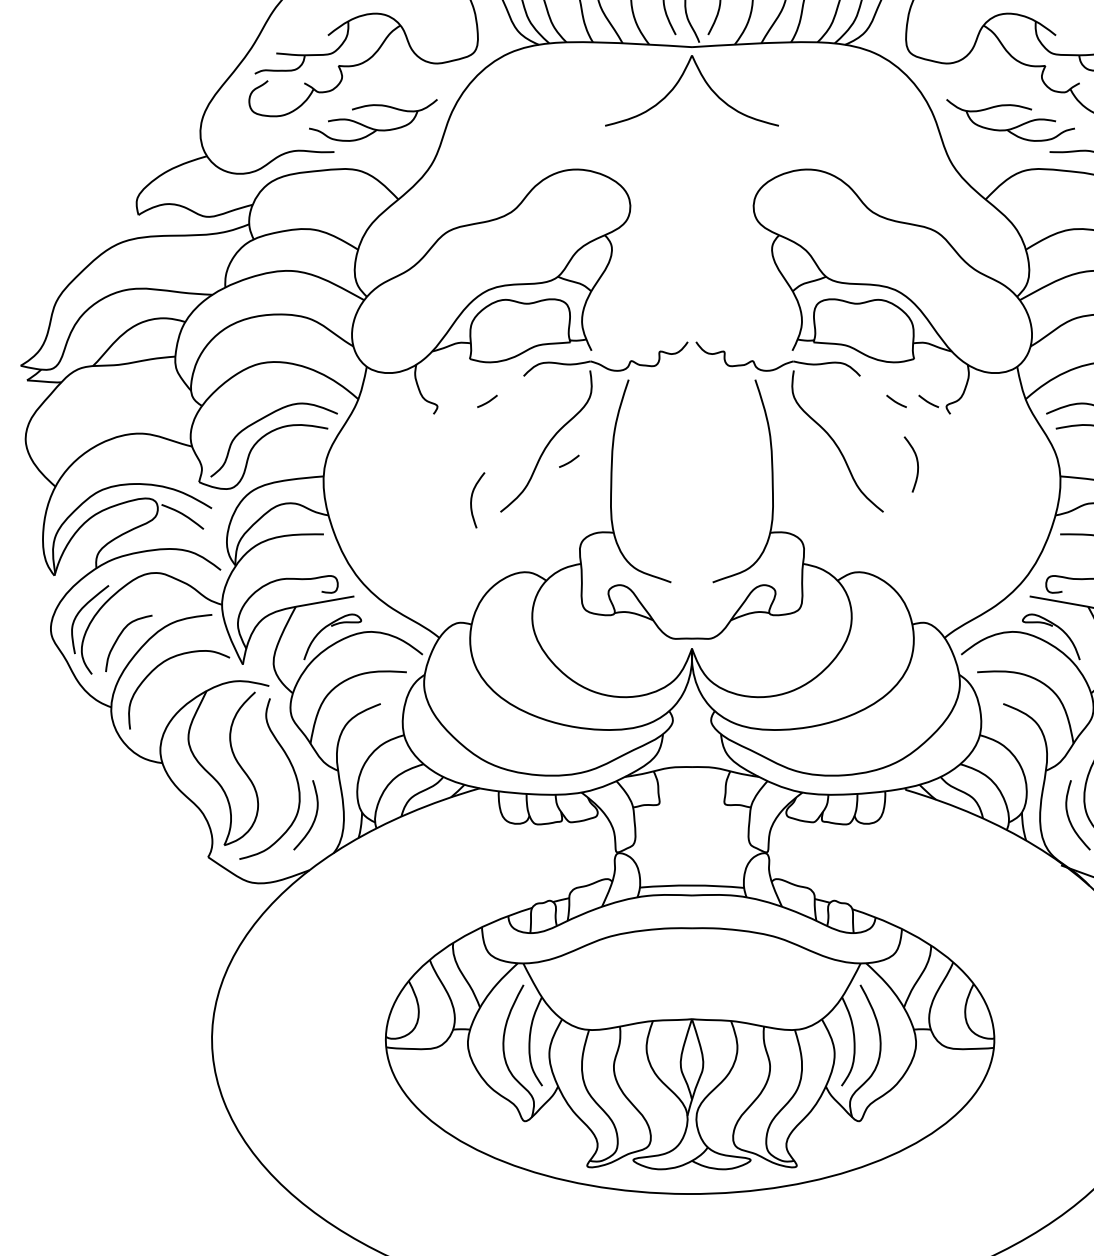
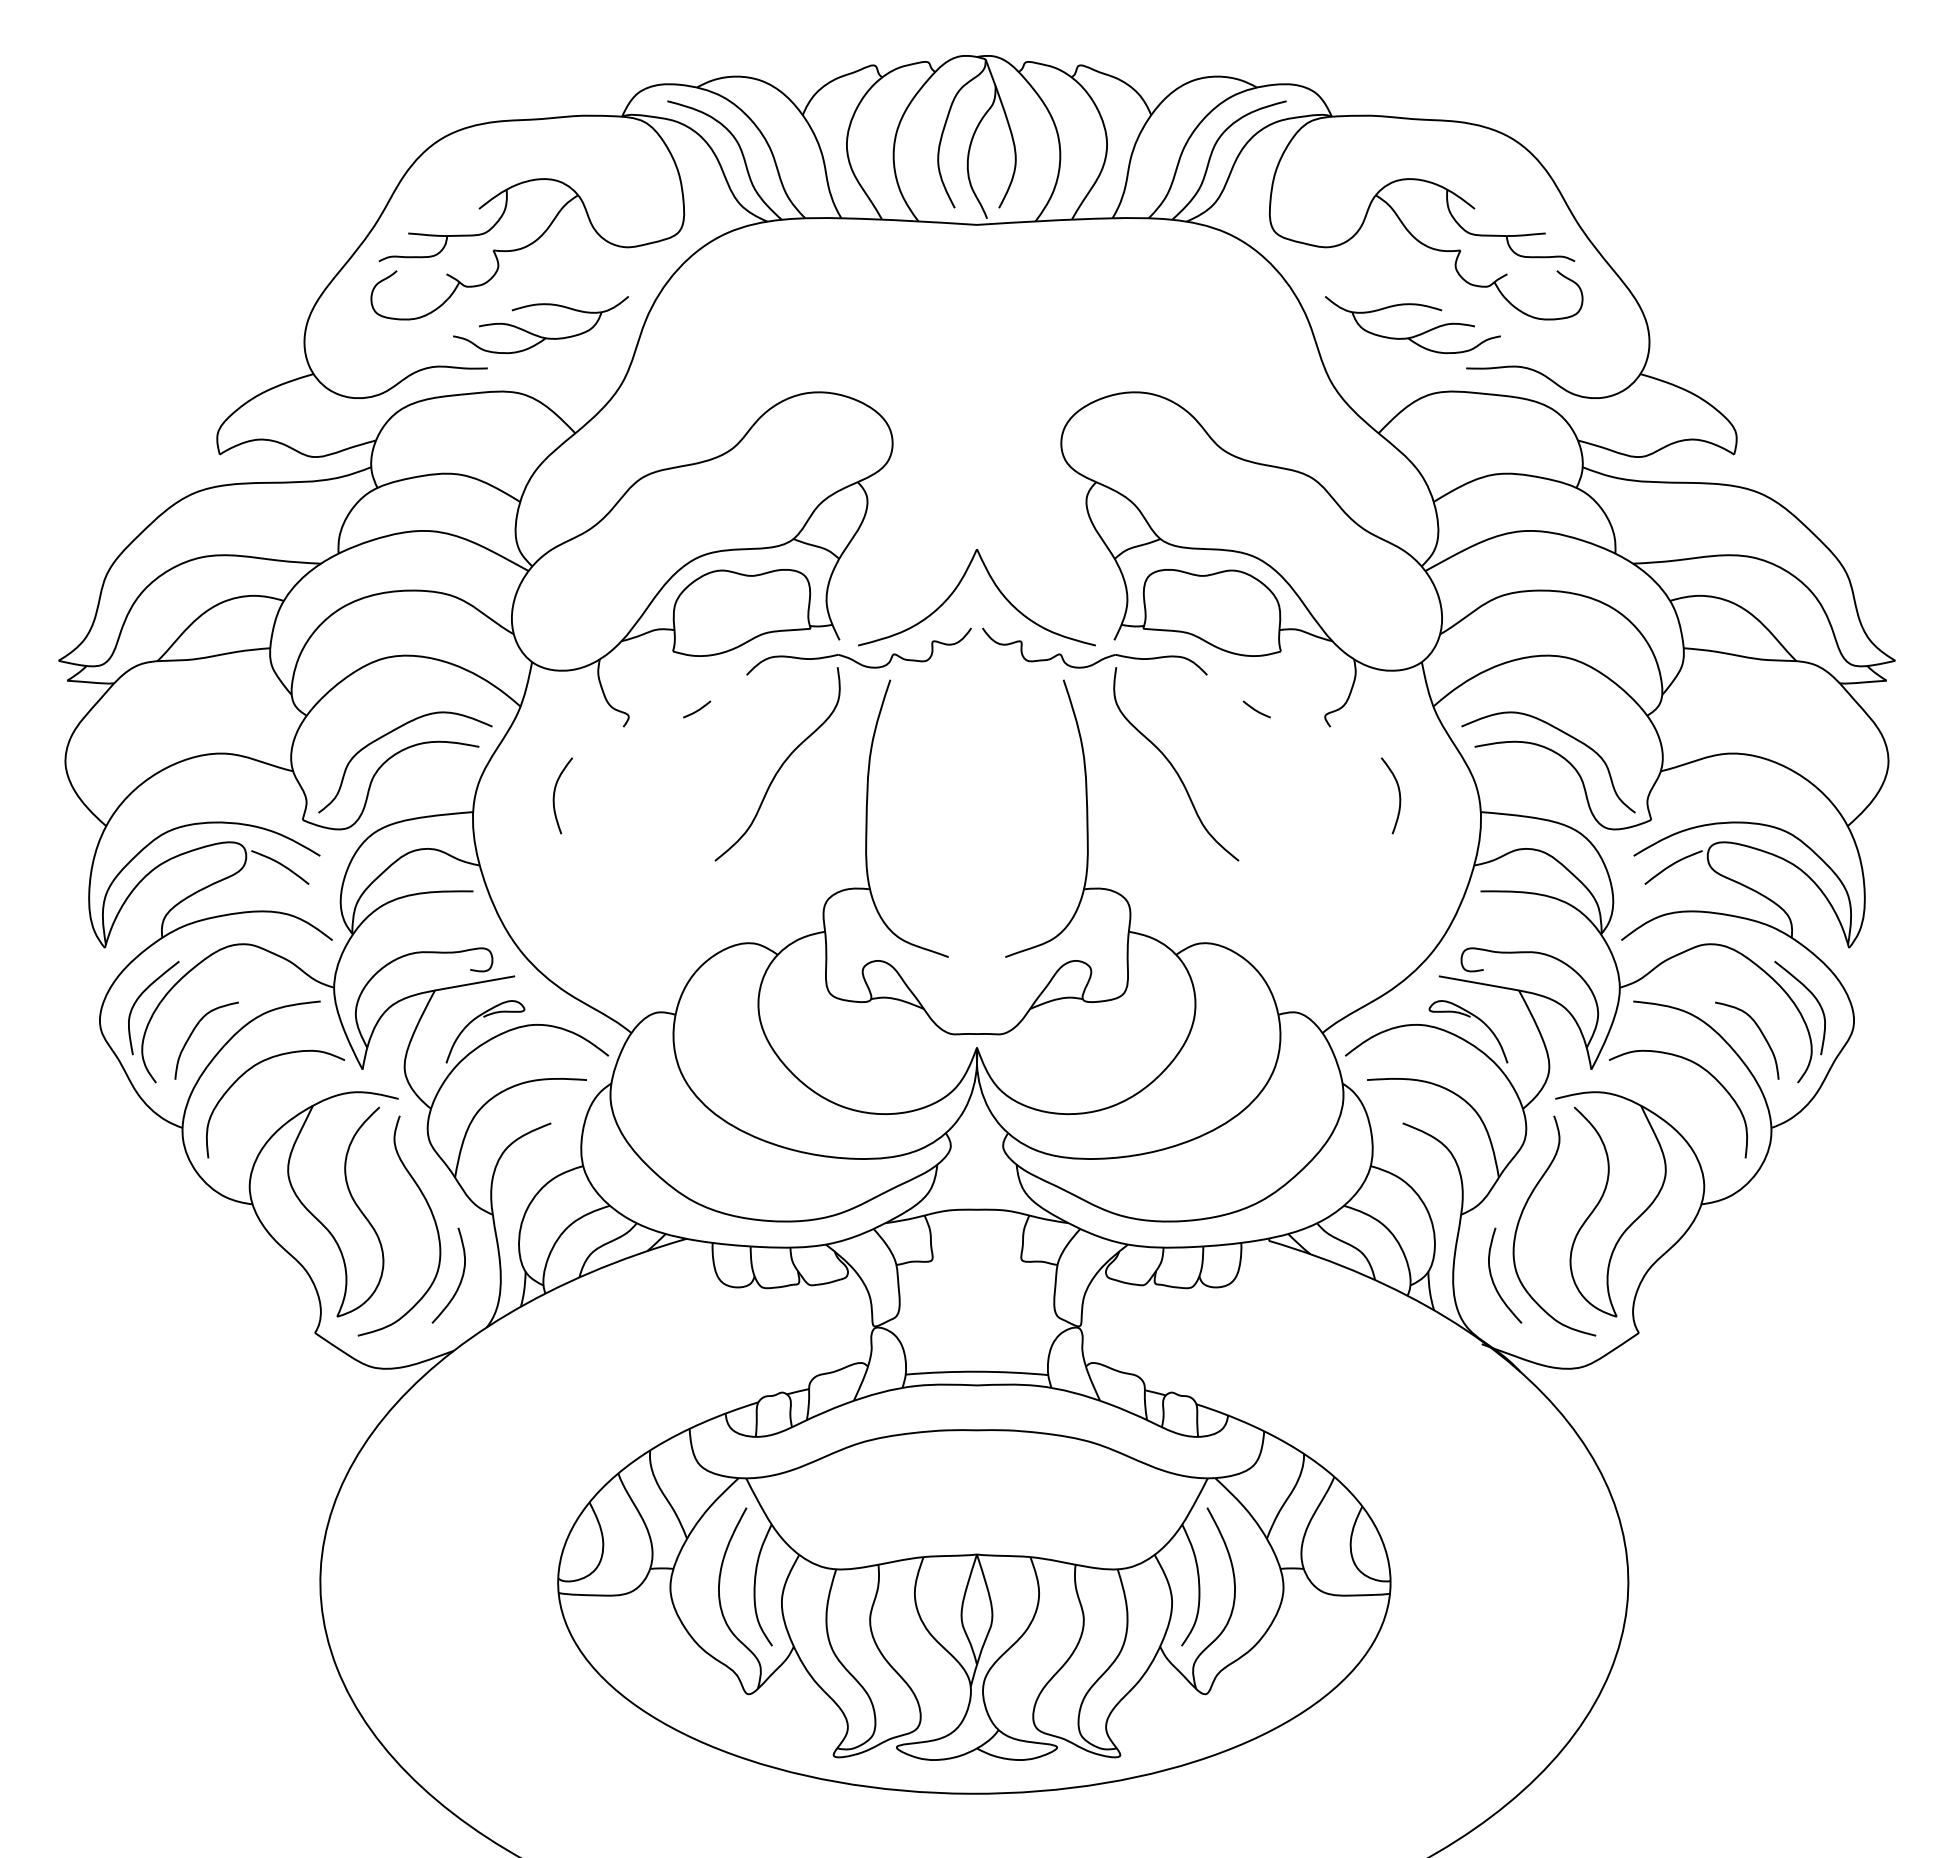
part: (679, 81) -> (959, 585), moved
curve: (928, 401) -> (1300, 709), removed
curve: (569, 461) -> (809, 791), removed
curve: (916, 462) -> (1398, 792), moved
curve: (472, 497) -> (555, 792), moved

